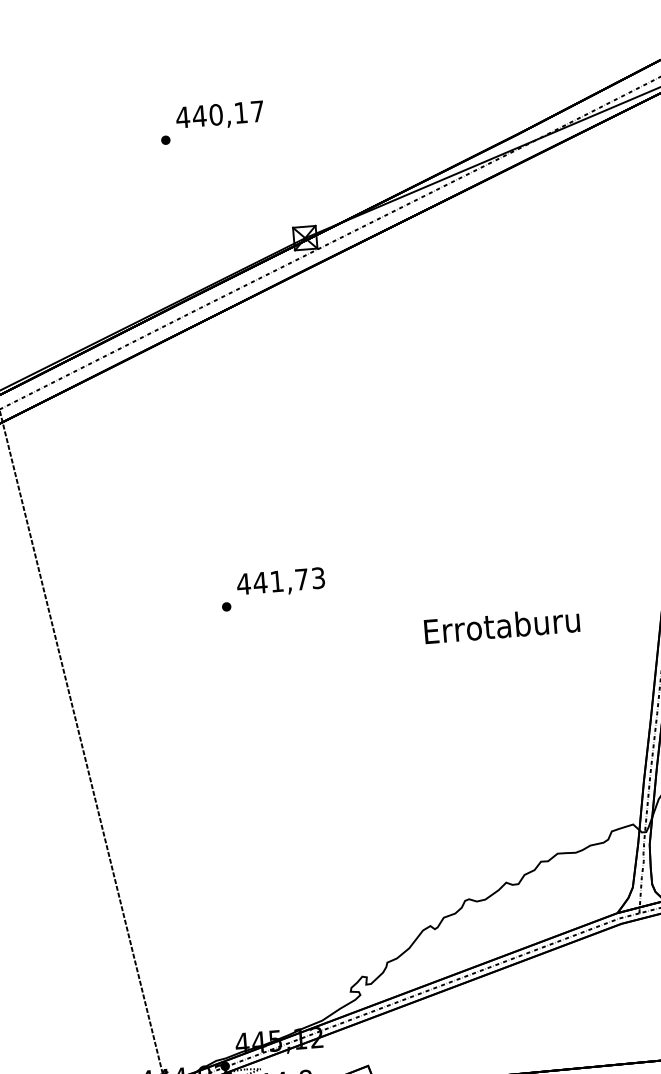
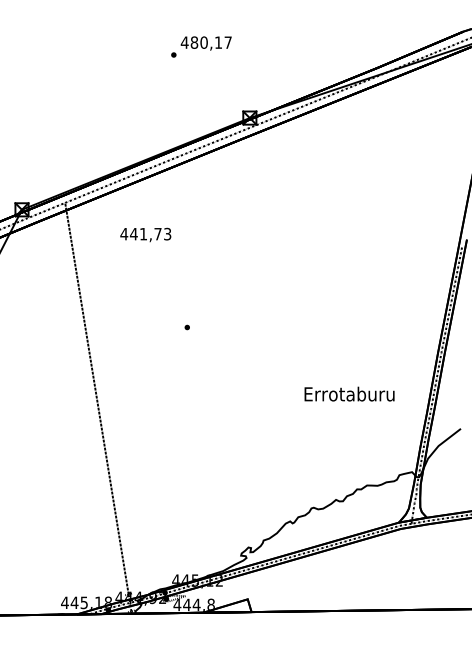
text: (199, 115) -> (194, 42), 440,17 -> 480,17
text: (280, 581) -> (145, 234), moved
text: (501, 624) -> (349, 393), moved

